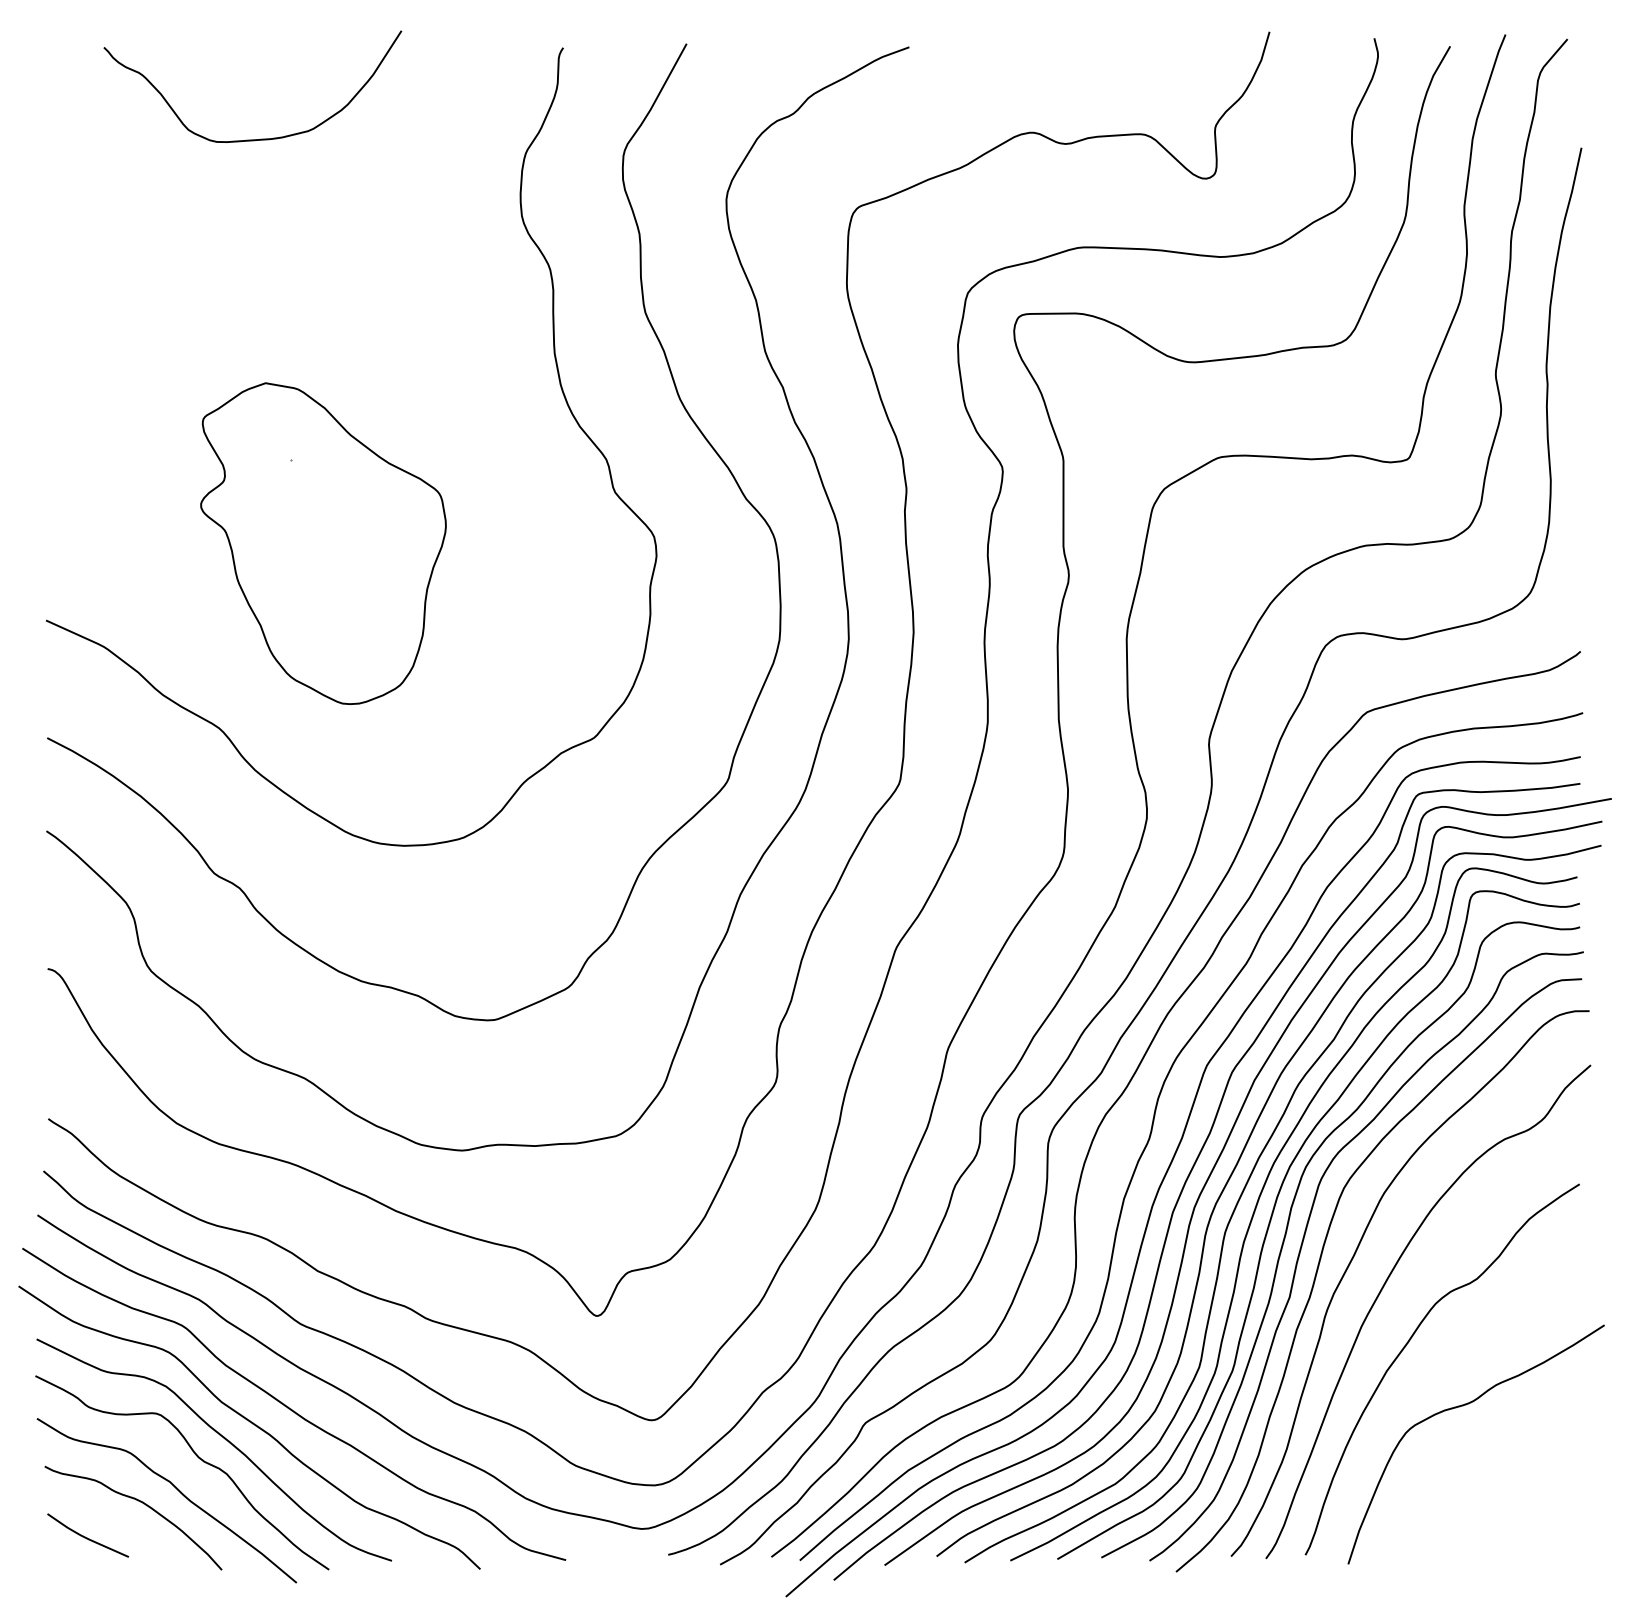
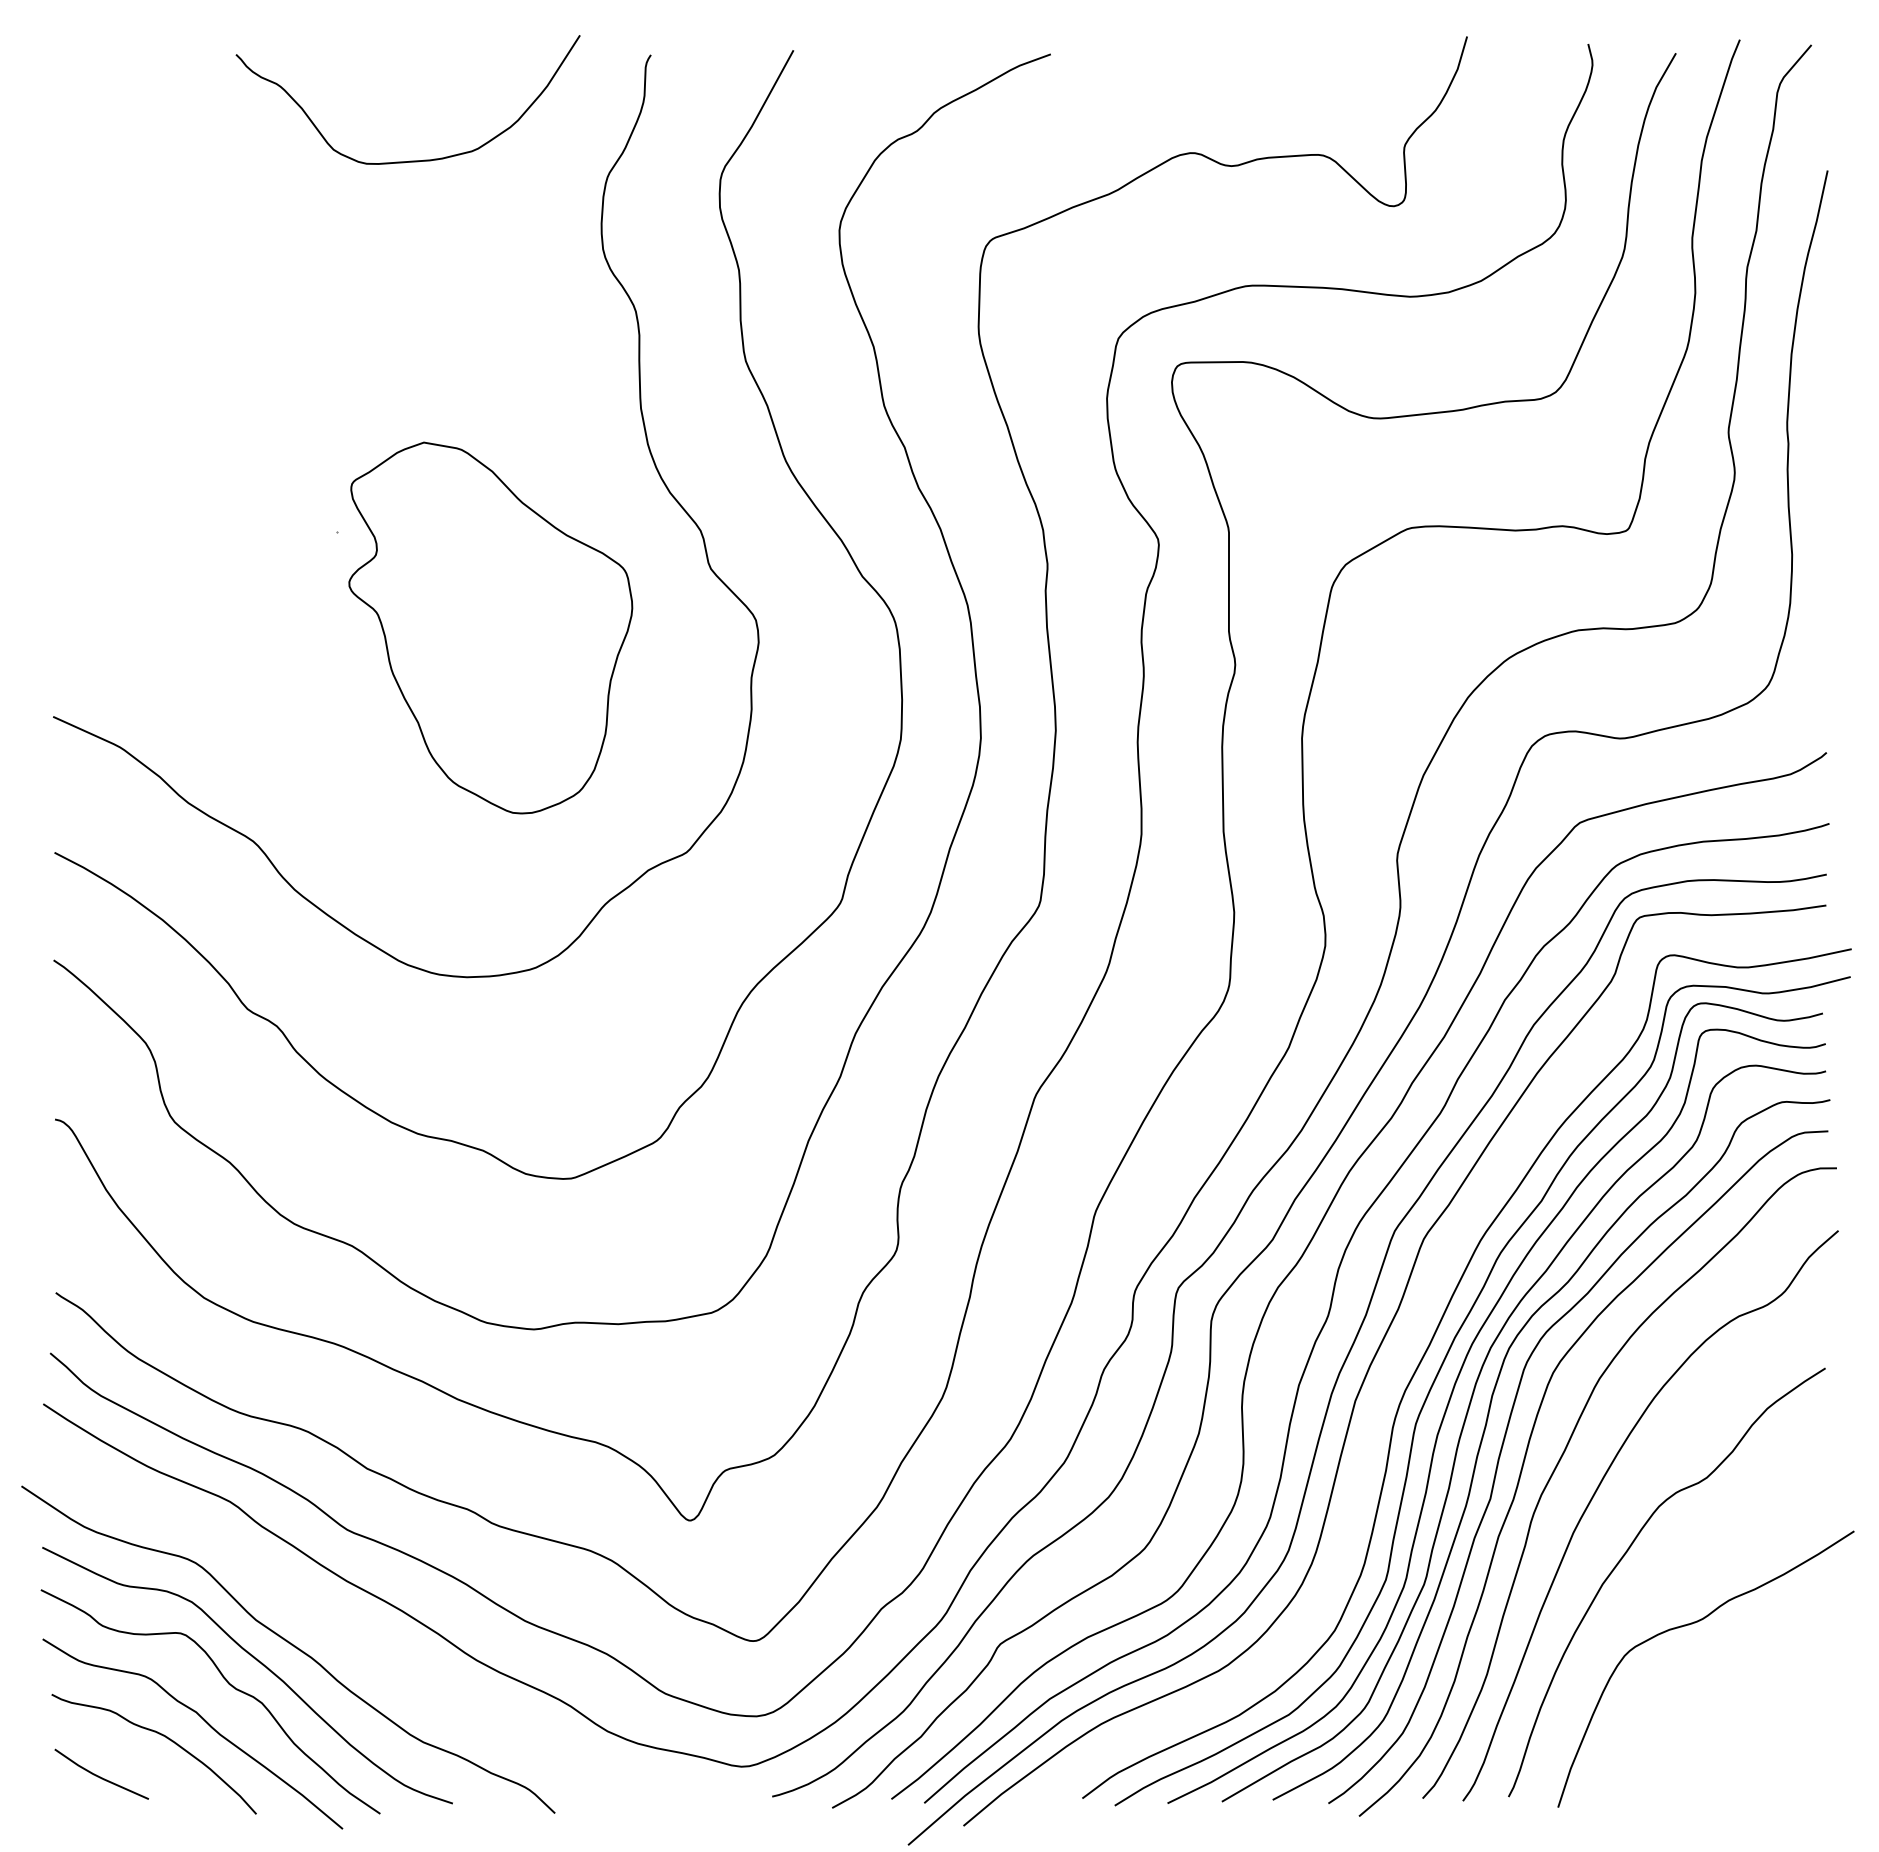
curve: (254, 139) -> (409, 160), moved
part: (323, 543) -> (490, 627), moved
curve: (1216, 1165) -> (1405, 1346), removed
curve: (291, 1408) -> (336, 1627), removed

